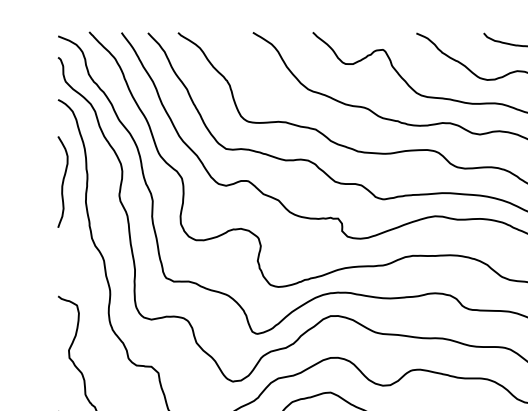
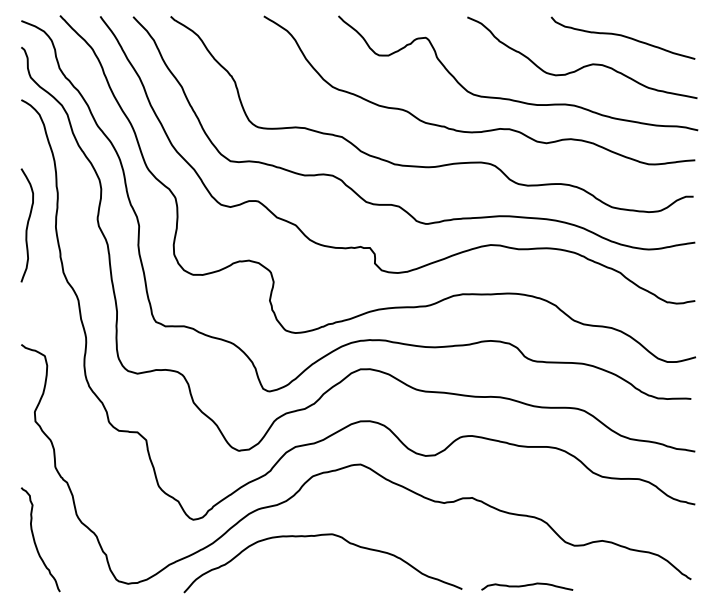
curve: (62, 182) -> (26, 225), moved

